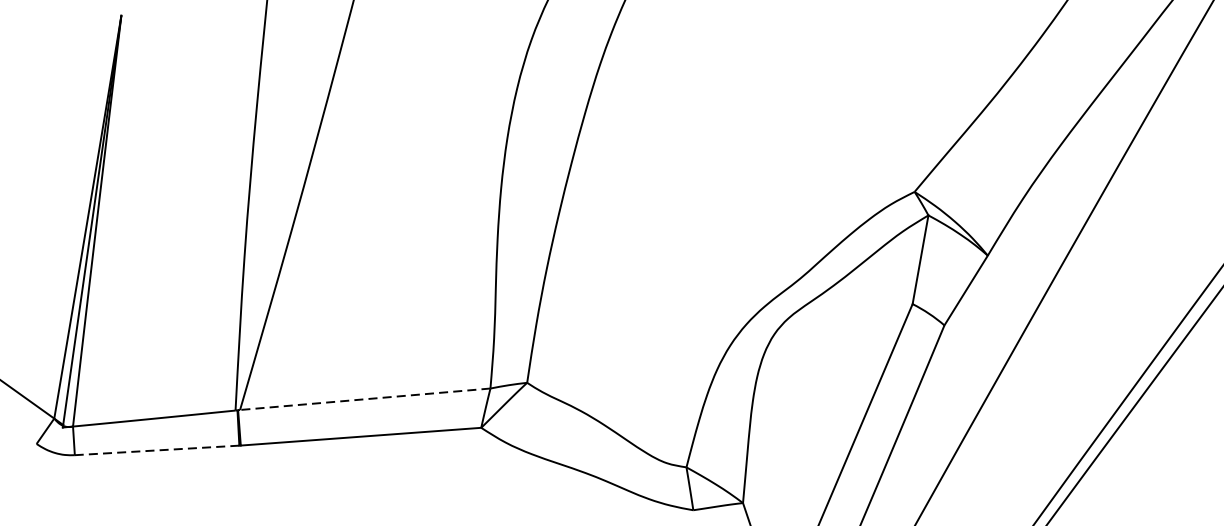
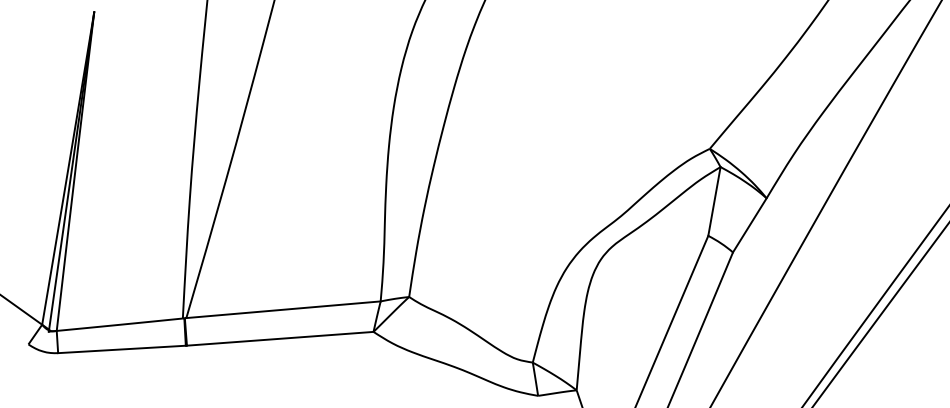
line: (365, 398) -> (283, 309), dashed -> solid
line: (156, 450) -> (121, 349), dashed -> solid

